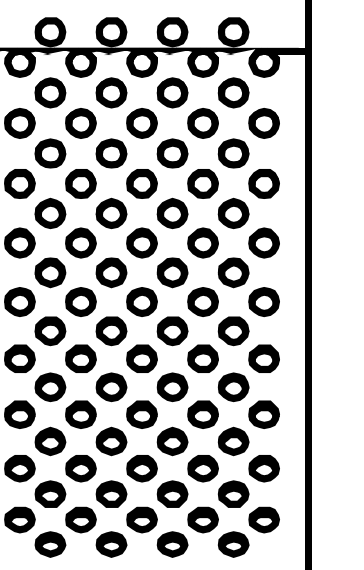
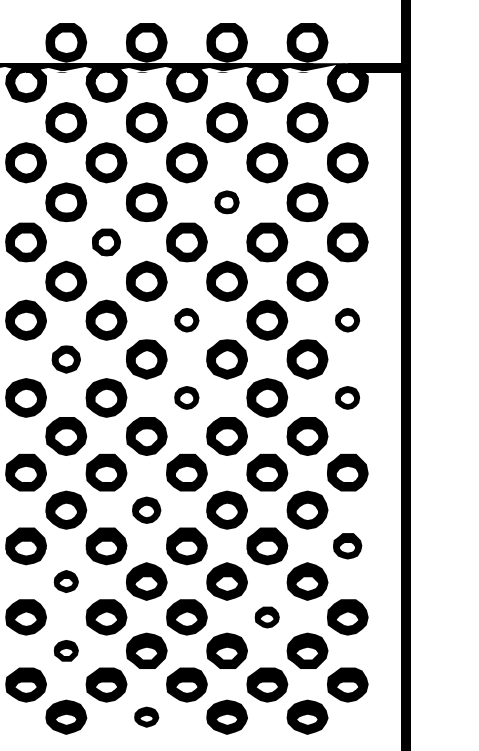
part: (172, 153) -> (226, 202), size x0.6
part: (80, 183) -> (105, 241), size x0.7
part: (141, 242) -> (186, 319), size x0.6
part: (263, 242) -> (346, 319), size x0.6
part: (50, 272) -> (66, 359), size x0.7
part: (141, 301) -> (186, 397), size x0.6
part: (263, 301) -> (346, 397), size x0.6
part: (111, 387) -> (146, 510), size x0.7
part: (263, 414) -> (346, 546), size x0.7
part: (50, 441) -> (66, 581), size x0.6
part: (202, 468) -> (266, 617), size x0.6
part: (50, 493) -> (66, 650), size x0.6
part: (111, 544) -> (146, 717), size x0.6

